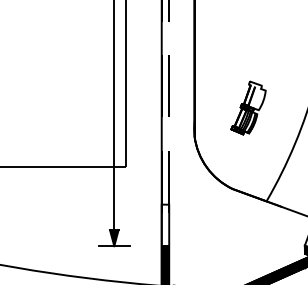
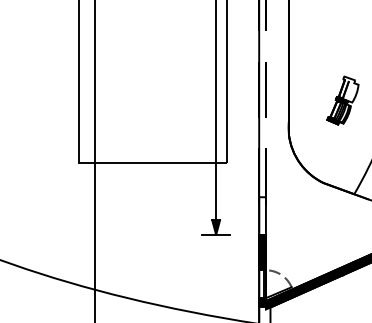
part: (248, 107) -> (342, 100), moved

